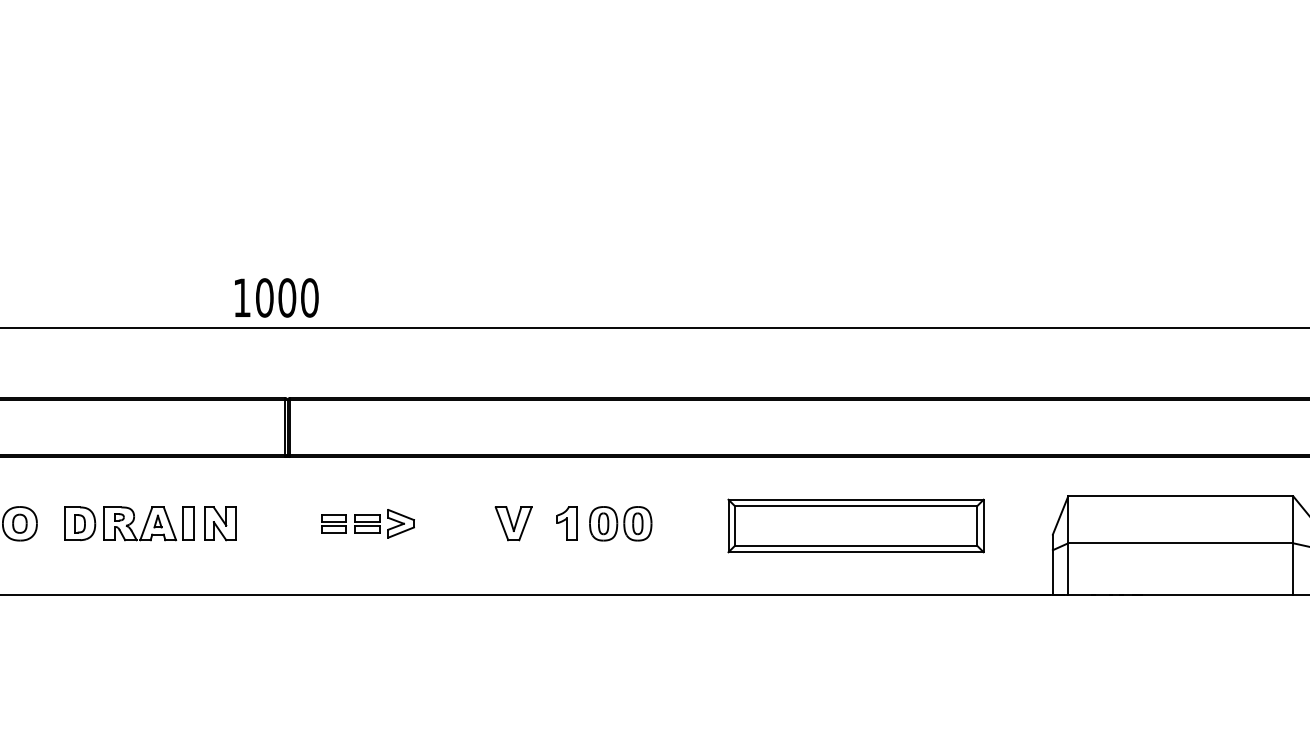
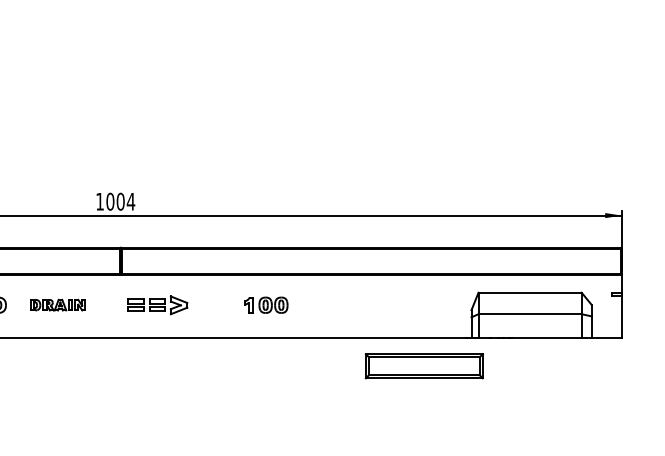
text: (308, 297) -> (130, 201), 1000 -> 1004
part: (149, 522) -> (57, 304), size x0.7
part: (367, 522) -> (157, 304), size x1.4
part: (513, 522) -> (224, 304), removed
part: (854, 526) -> (423, 366), moved

